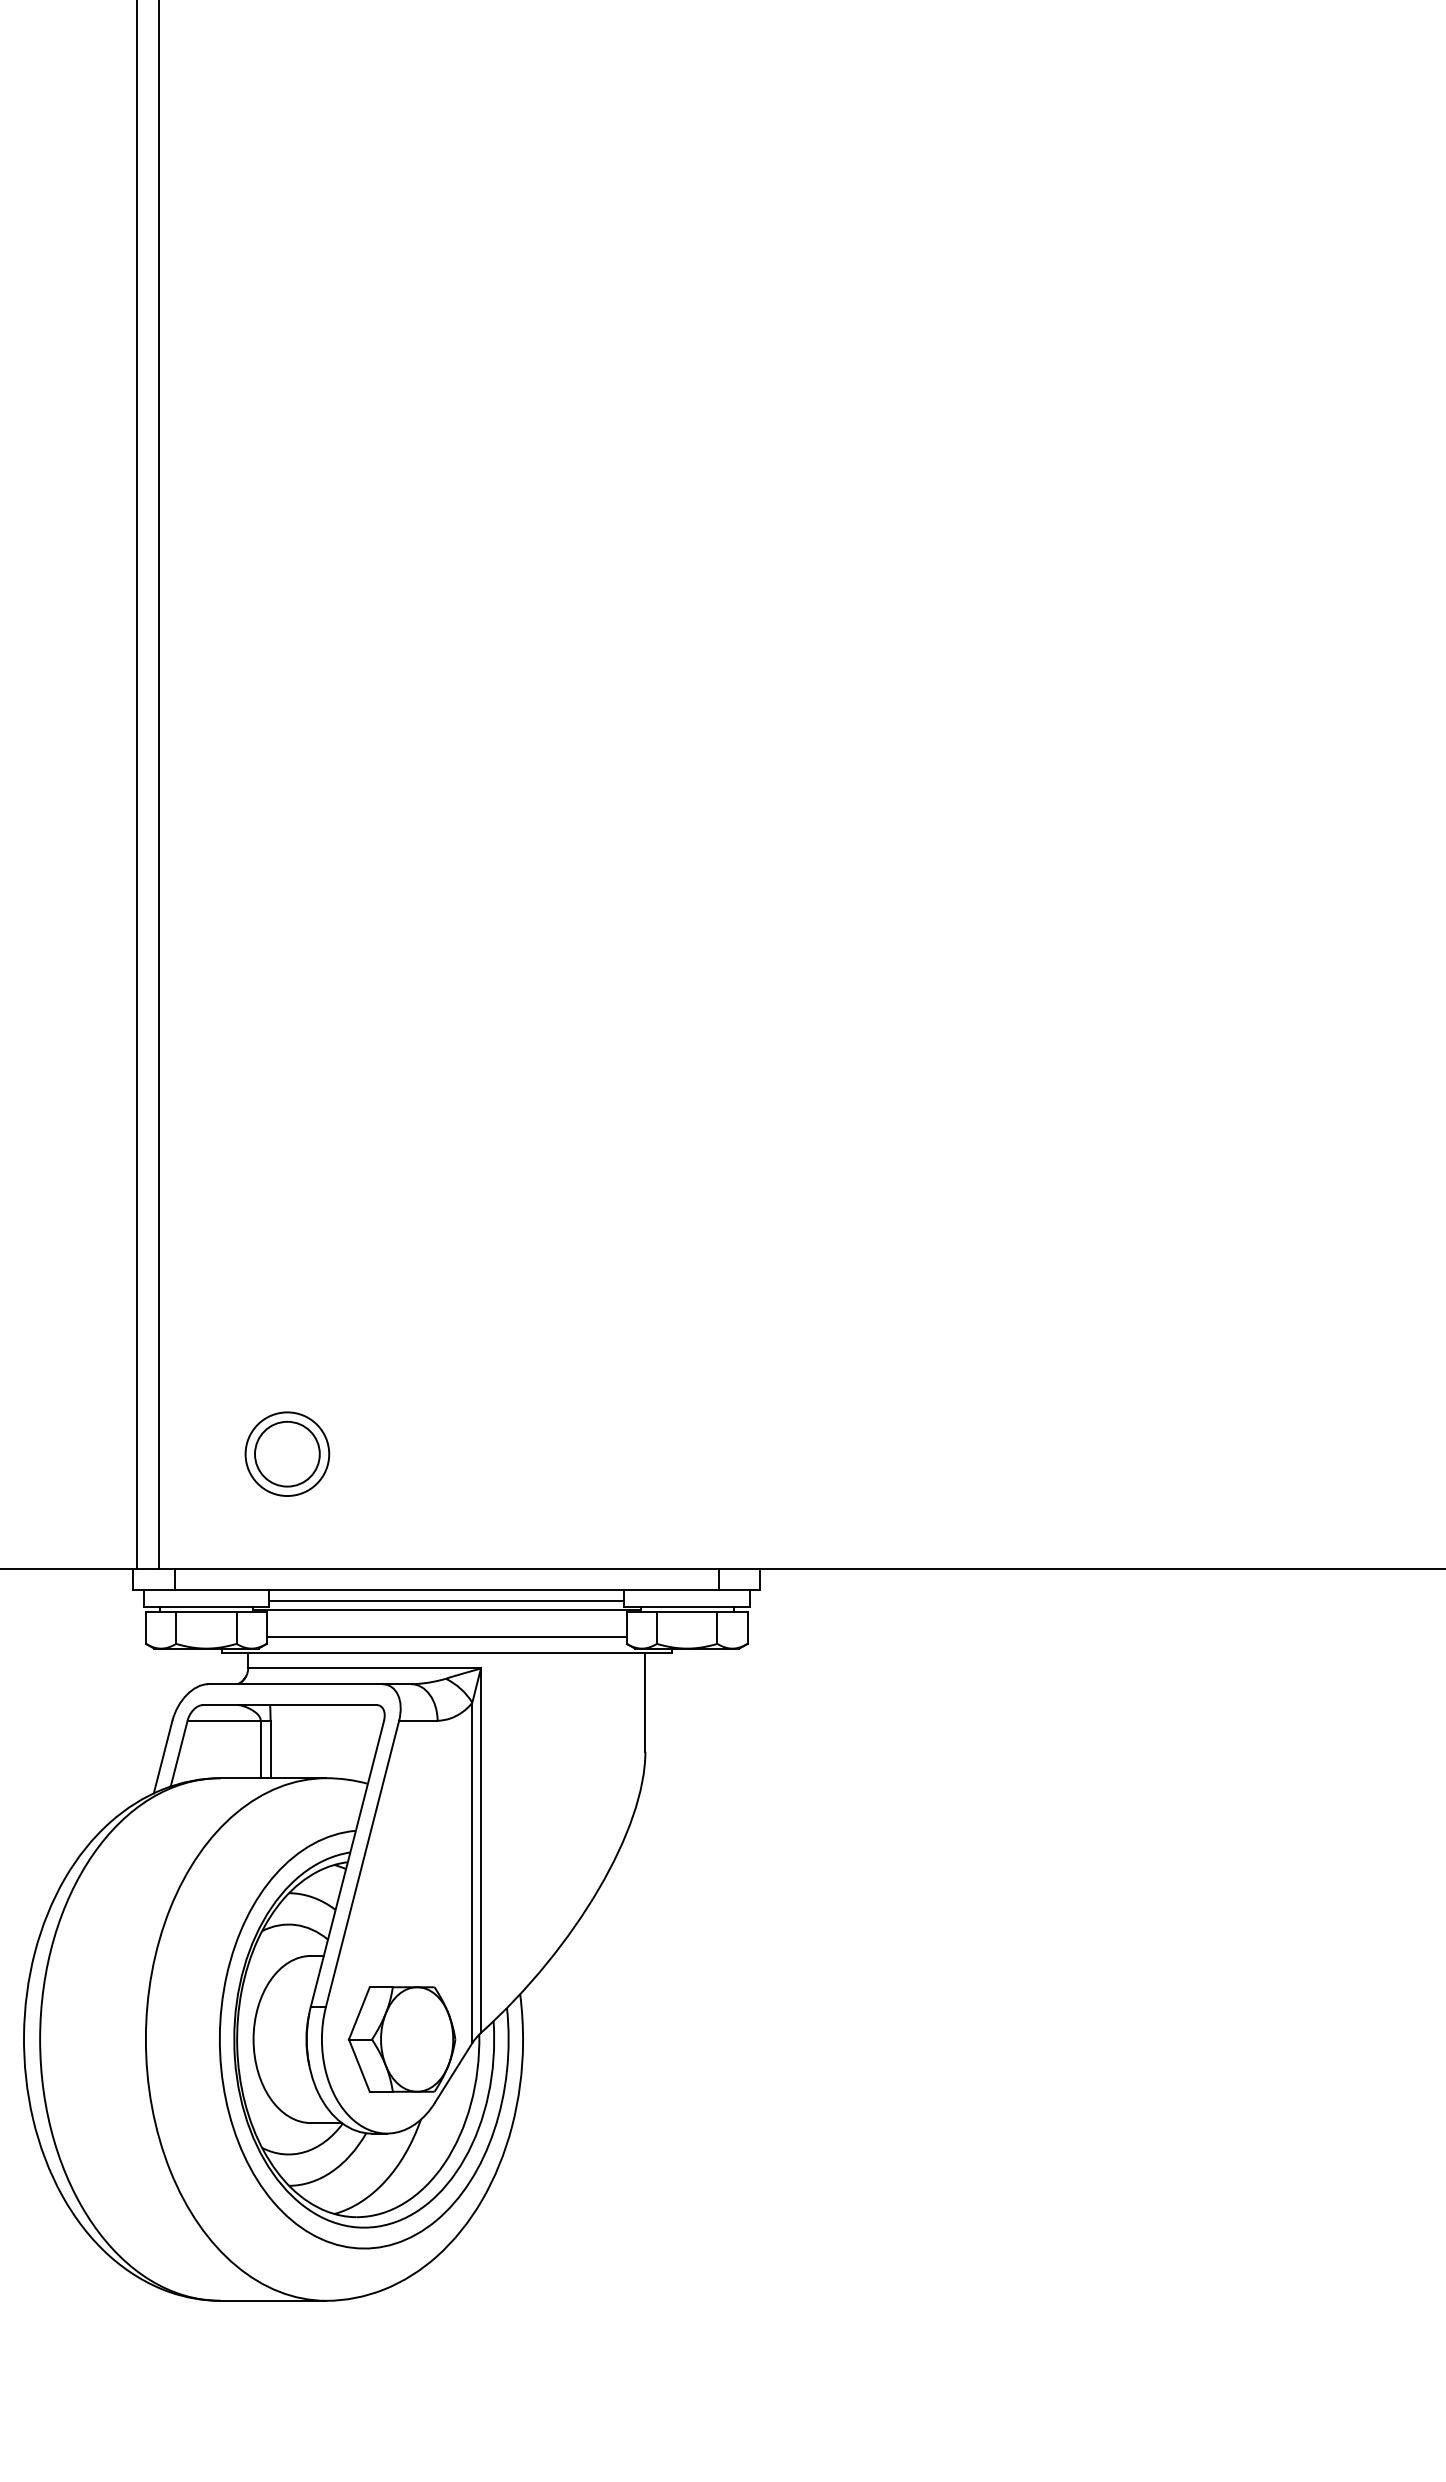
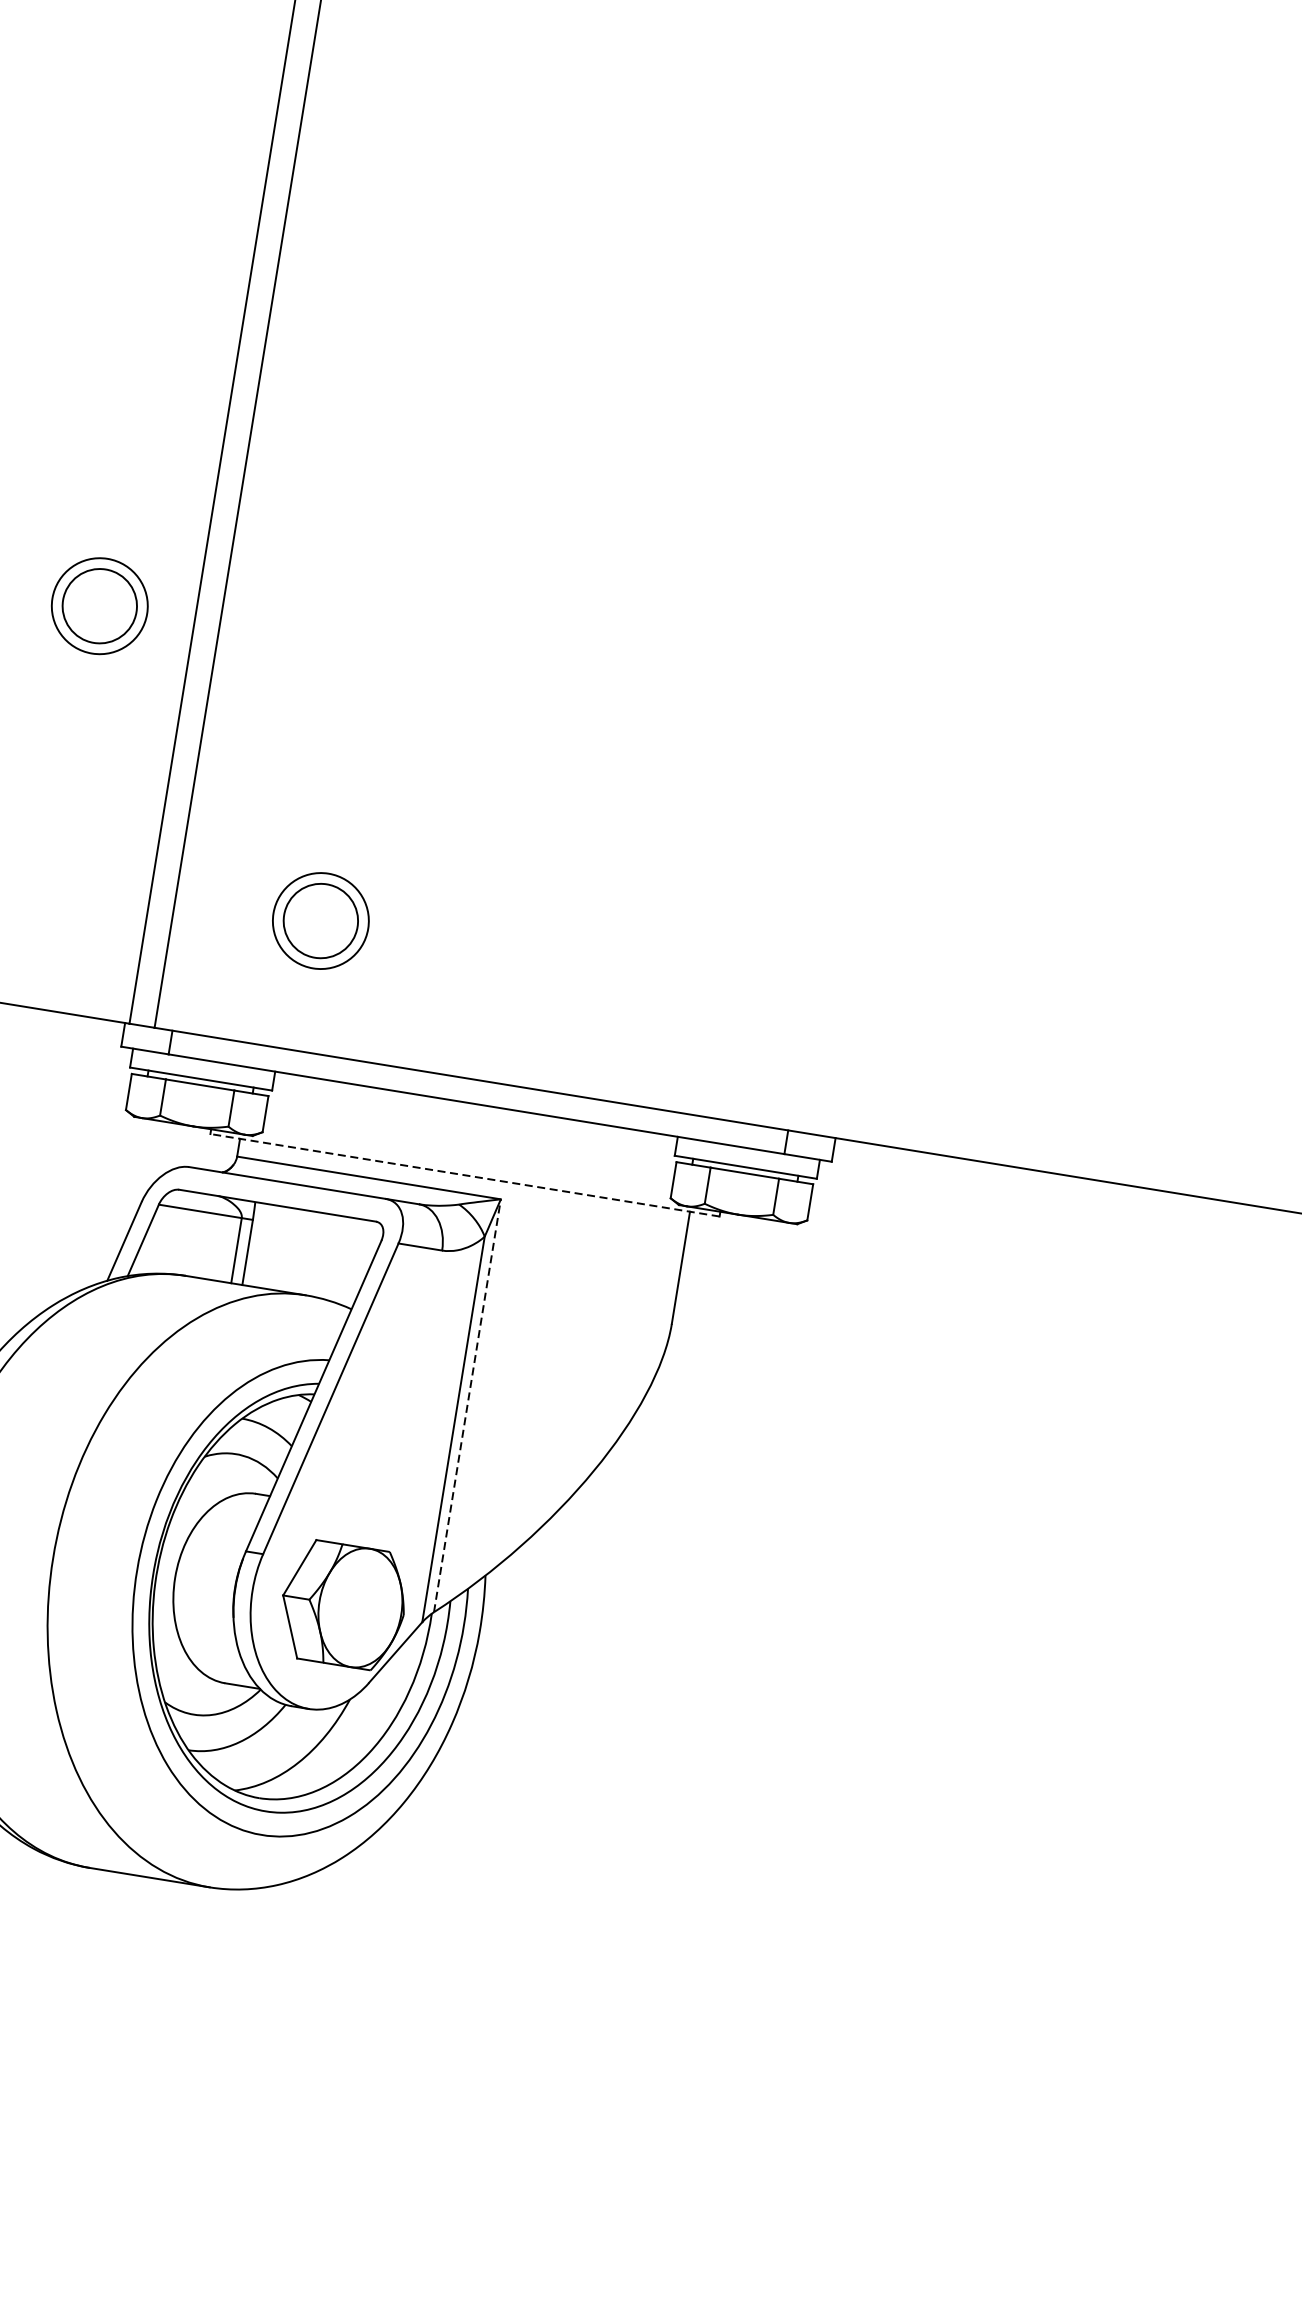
part: (53, 1213) -> (100, 605), added
line: (446, 1600) -> (474, 1115), removed
line: (446, 1609) -> (472, 1126), removed
line: (446, 1636) -> (467, 1156), removed
line: (446, 1652) -> (464, 1174), solid -> dashed
line: (480, 1850) -> (466, 1405), solid -> dashed

